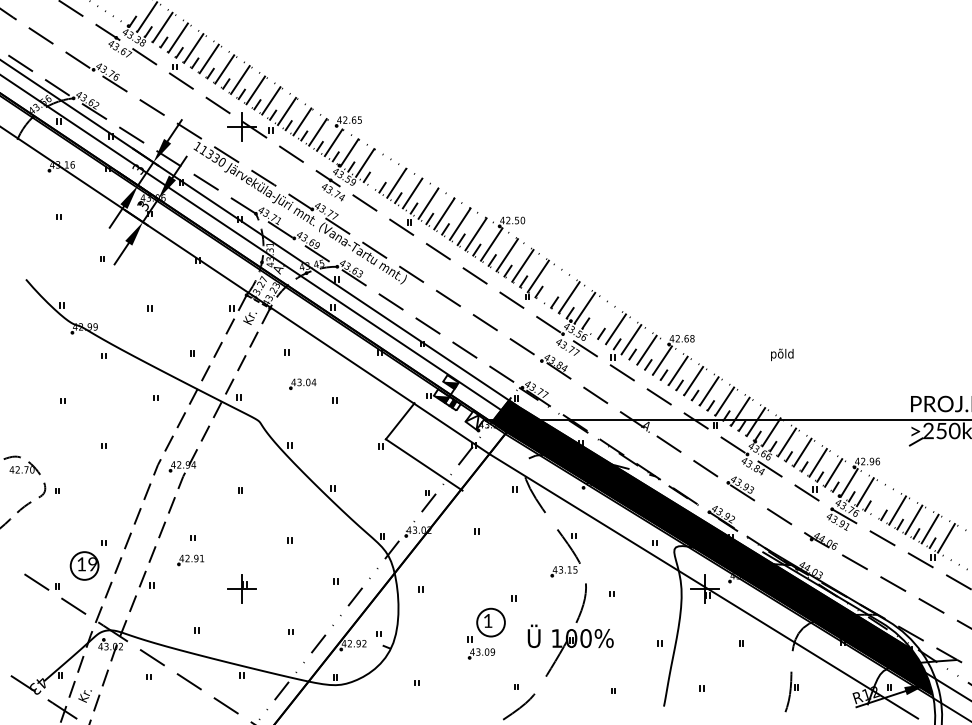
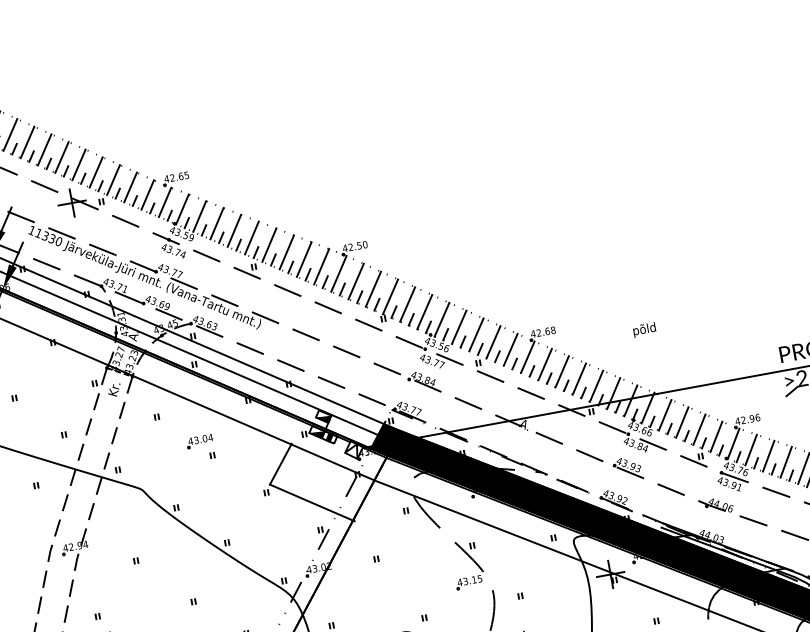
line: (380, 172) -> (216, 223), added
line: (553, 286) -> (407, 304), added
line: (600, 318) -> (459, 327), added
part: (302, 383) -> (199, 440), moved
line: (881, 501) -> (768, 456), added

